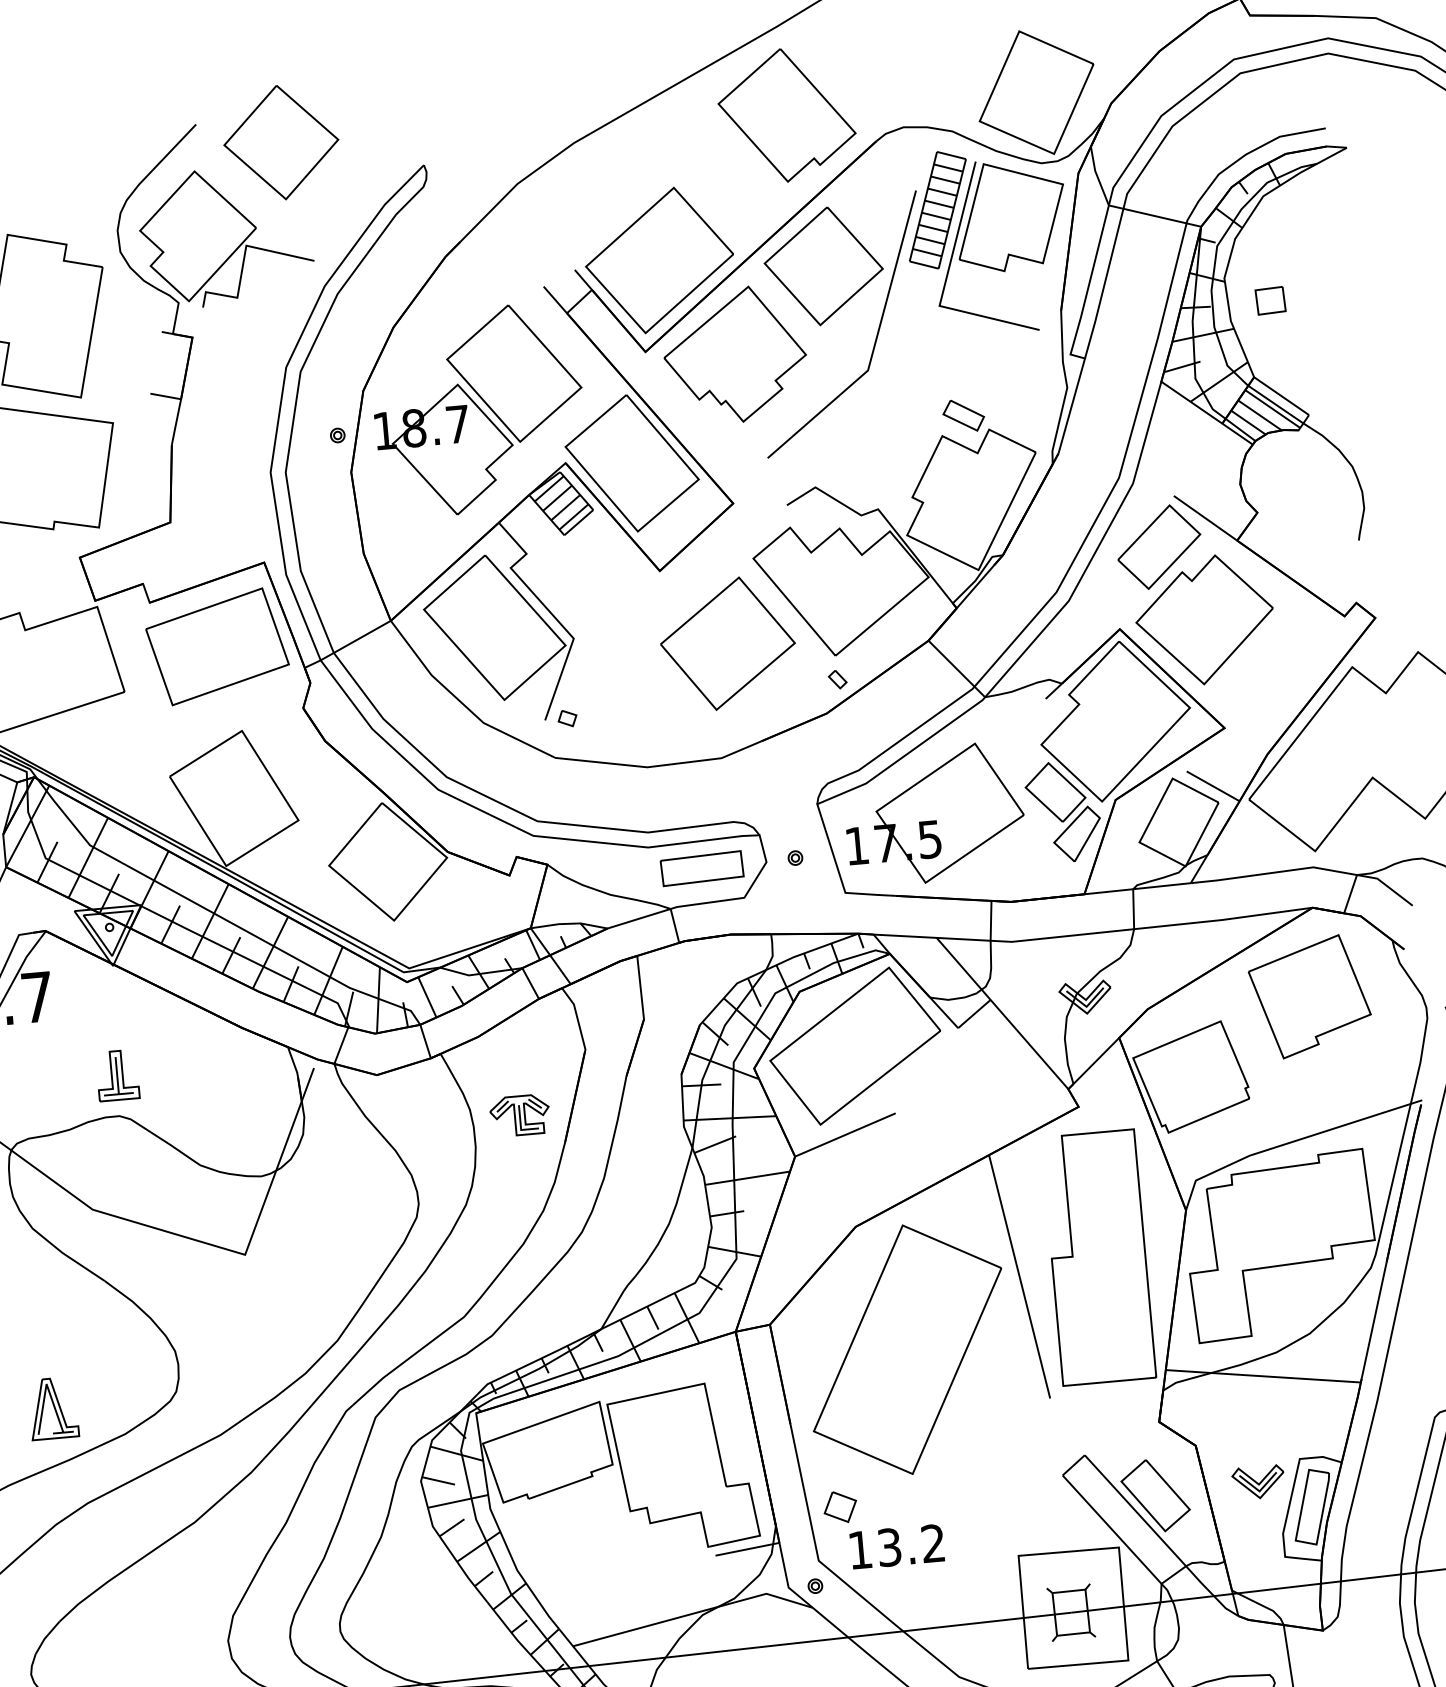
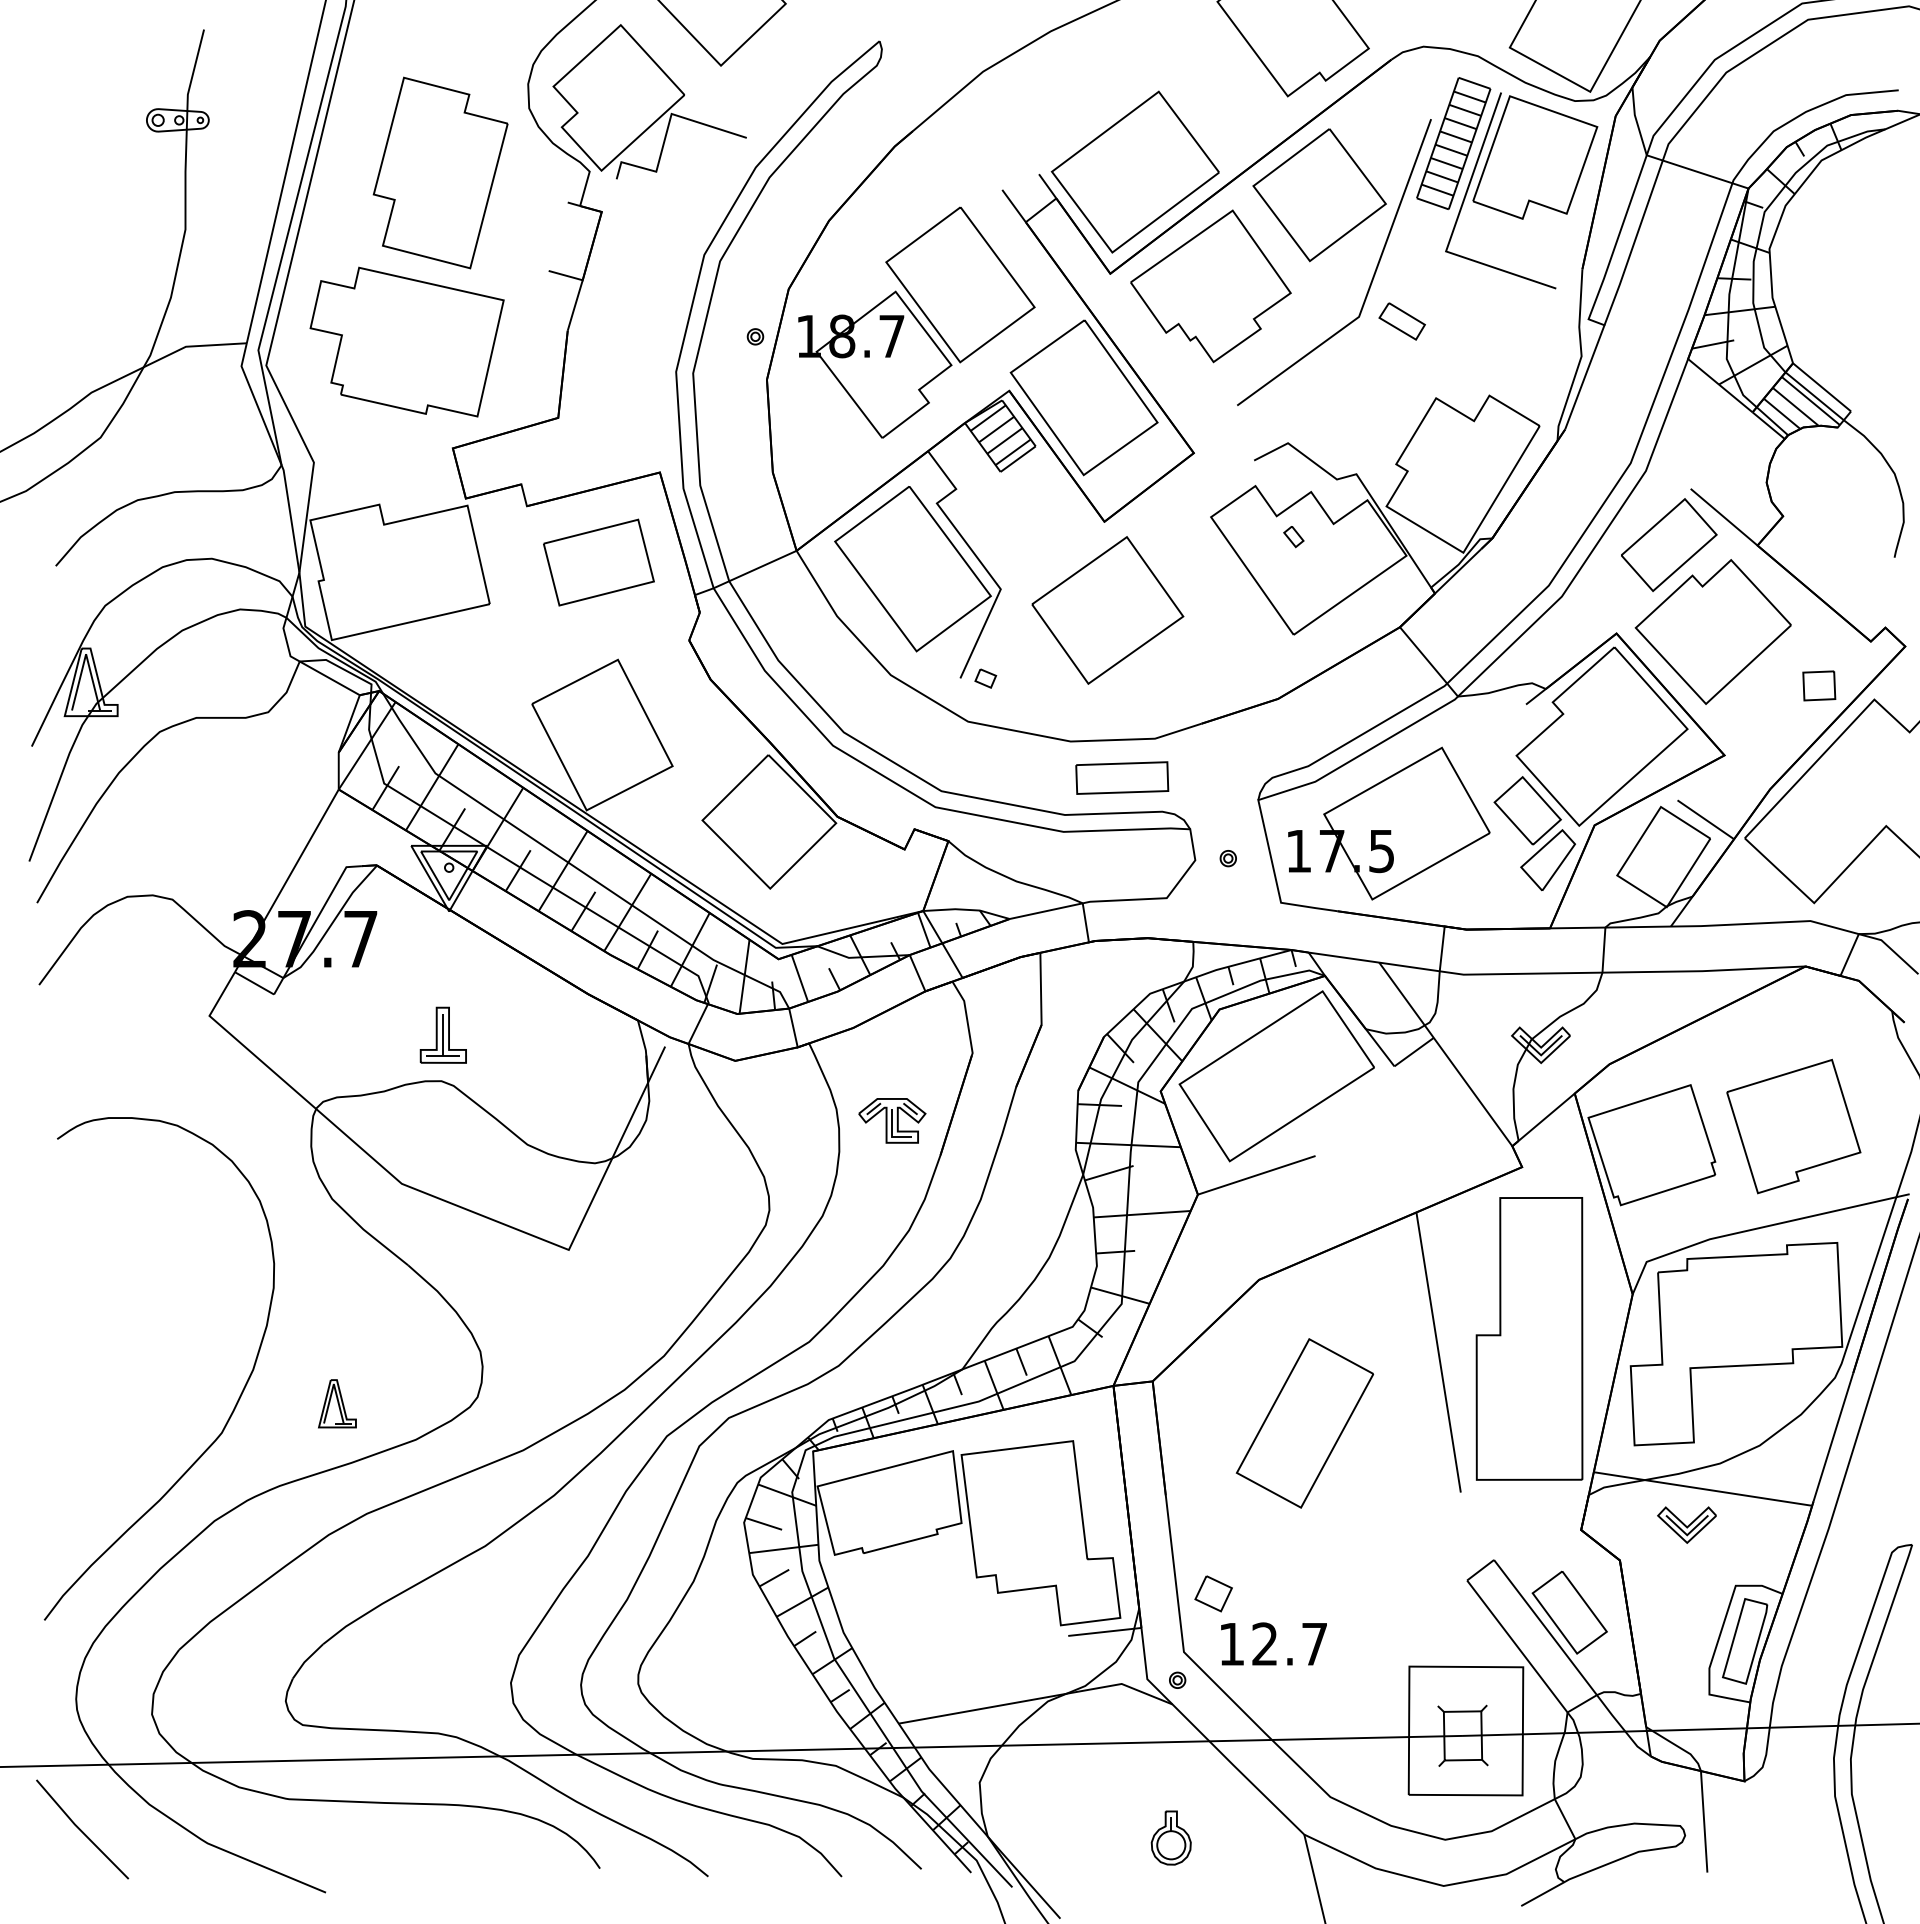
part: (1270, 300) -> (1819, 685), moved
part: (963, 415) -> (1401, 321), moved
part: (727, 643) -> (1107, 610), moved
part: (217, 646) -> (598, 562), size x0.7
part: (837, 680) -> (1293, 537), moved
part: (702, 868) -> (1122, 777), moved
part: (1309, 996) -> (1793, 1126), moved
part: (907, 1349) -> (1304, 1423), size x0.6
part: (53, 1408) -> (337, 1403), size x0.7
part: (1258, 1481) -> (1686, 1524), moved
text: (911, 1545) -> (1289, 1644), 13.2 -> 12.7

